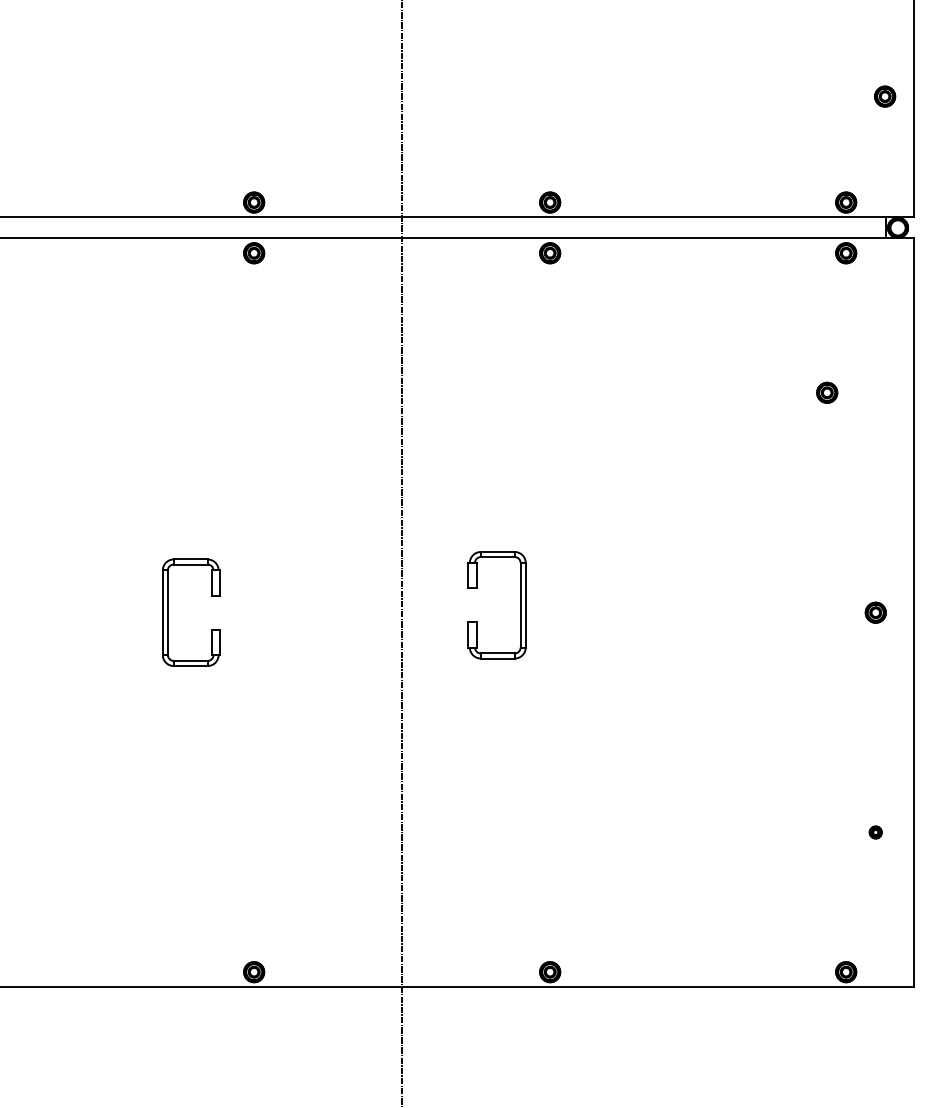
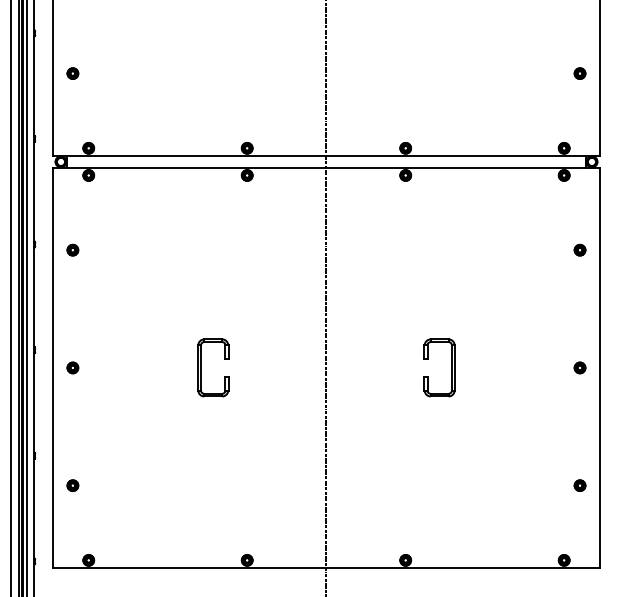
part: (884, 96) -> (579, 73), moved
part: (826, 391) -> (579, 249), moved
part: (519, 604) -> (451, 367), moved
part: (874, 832) -> (579, 485), size x1.67

